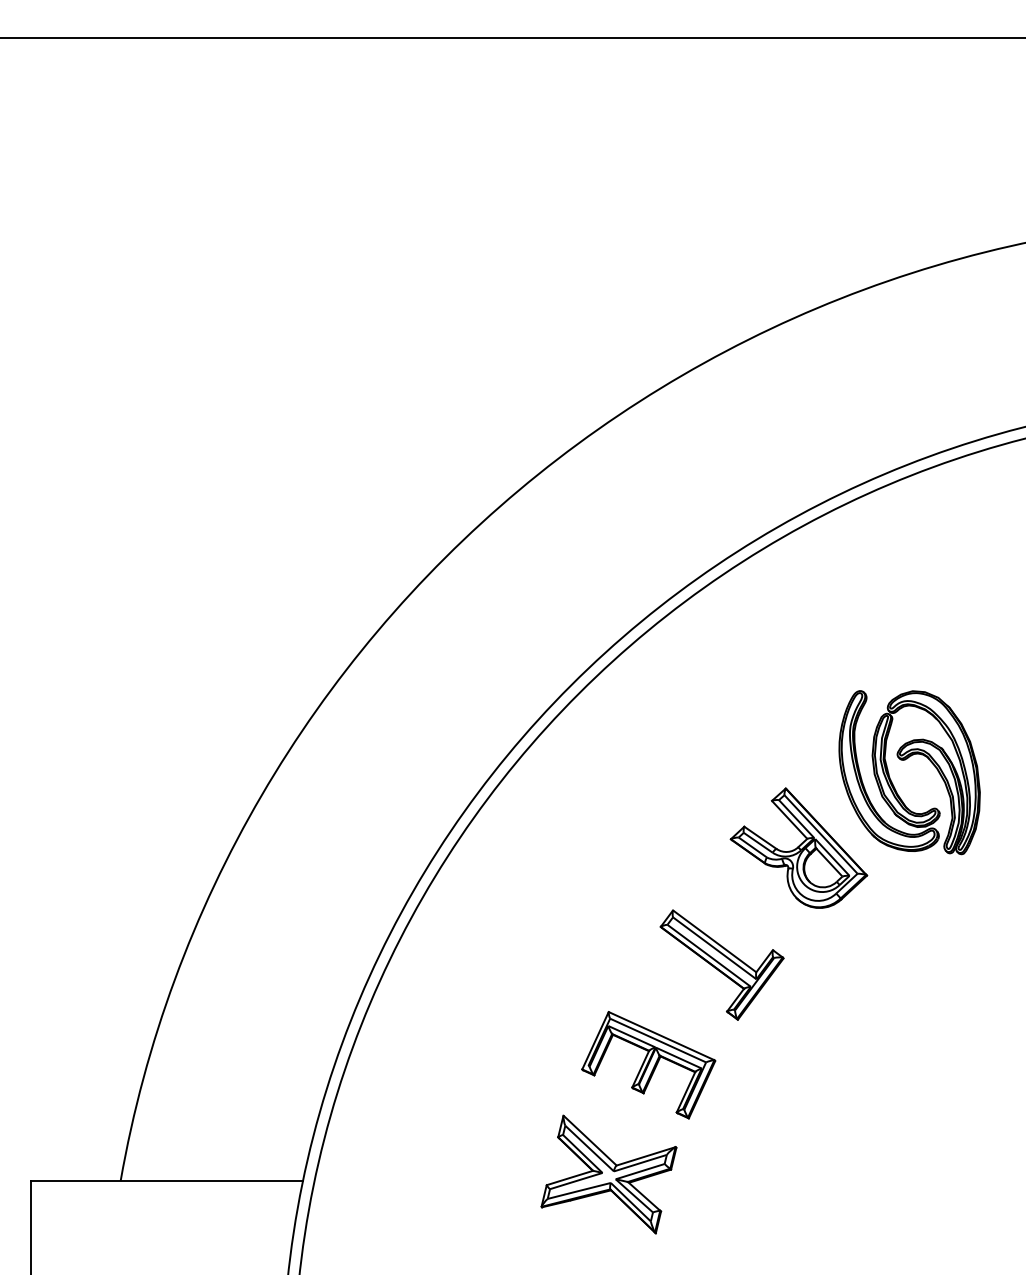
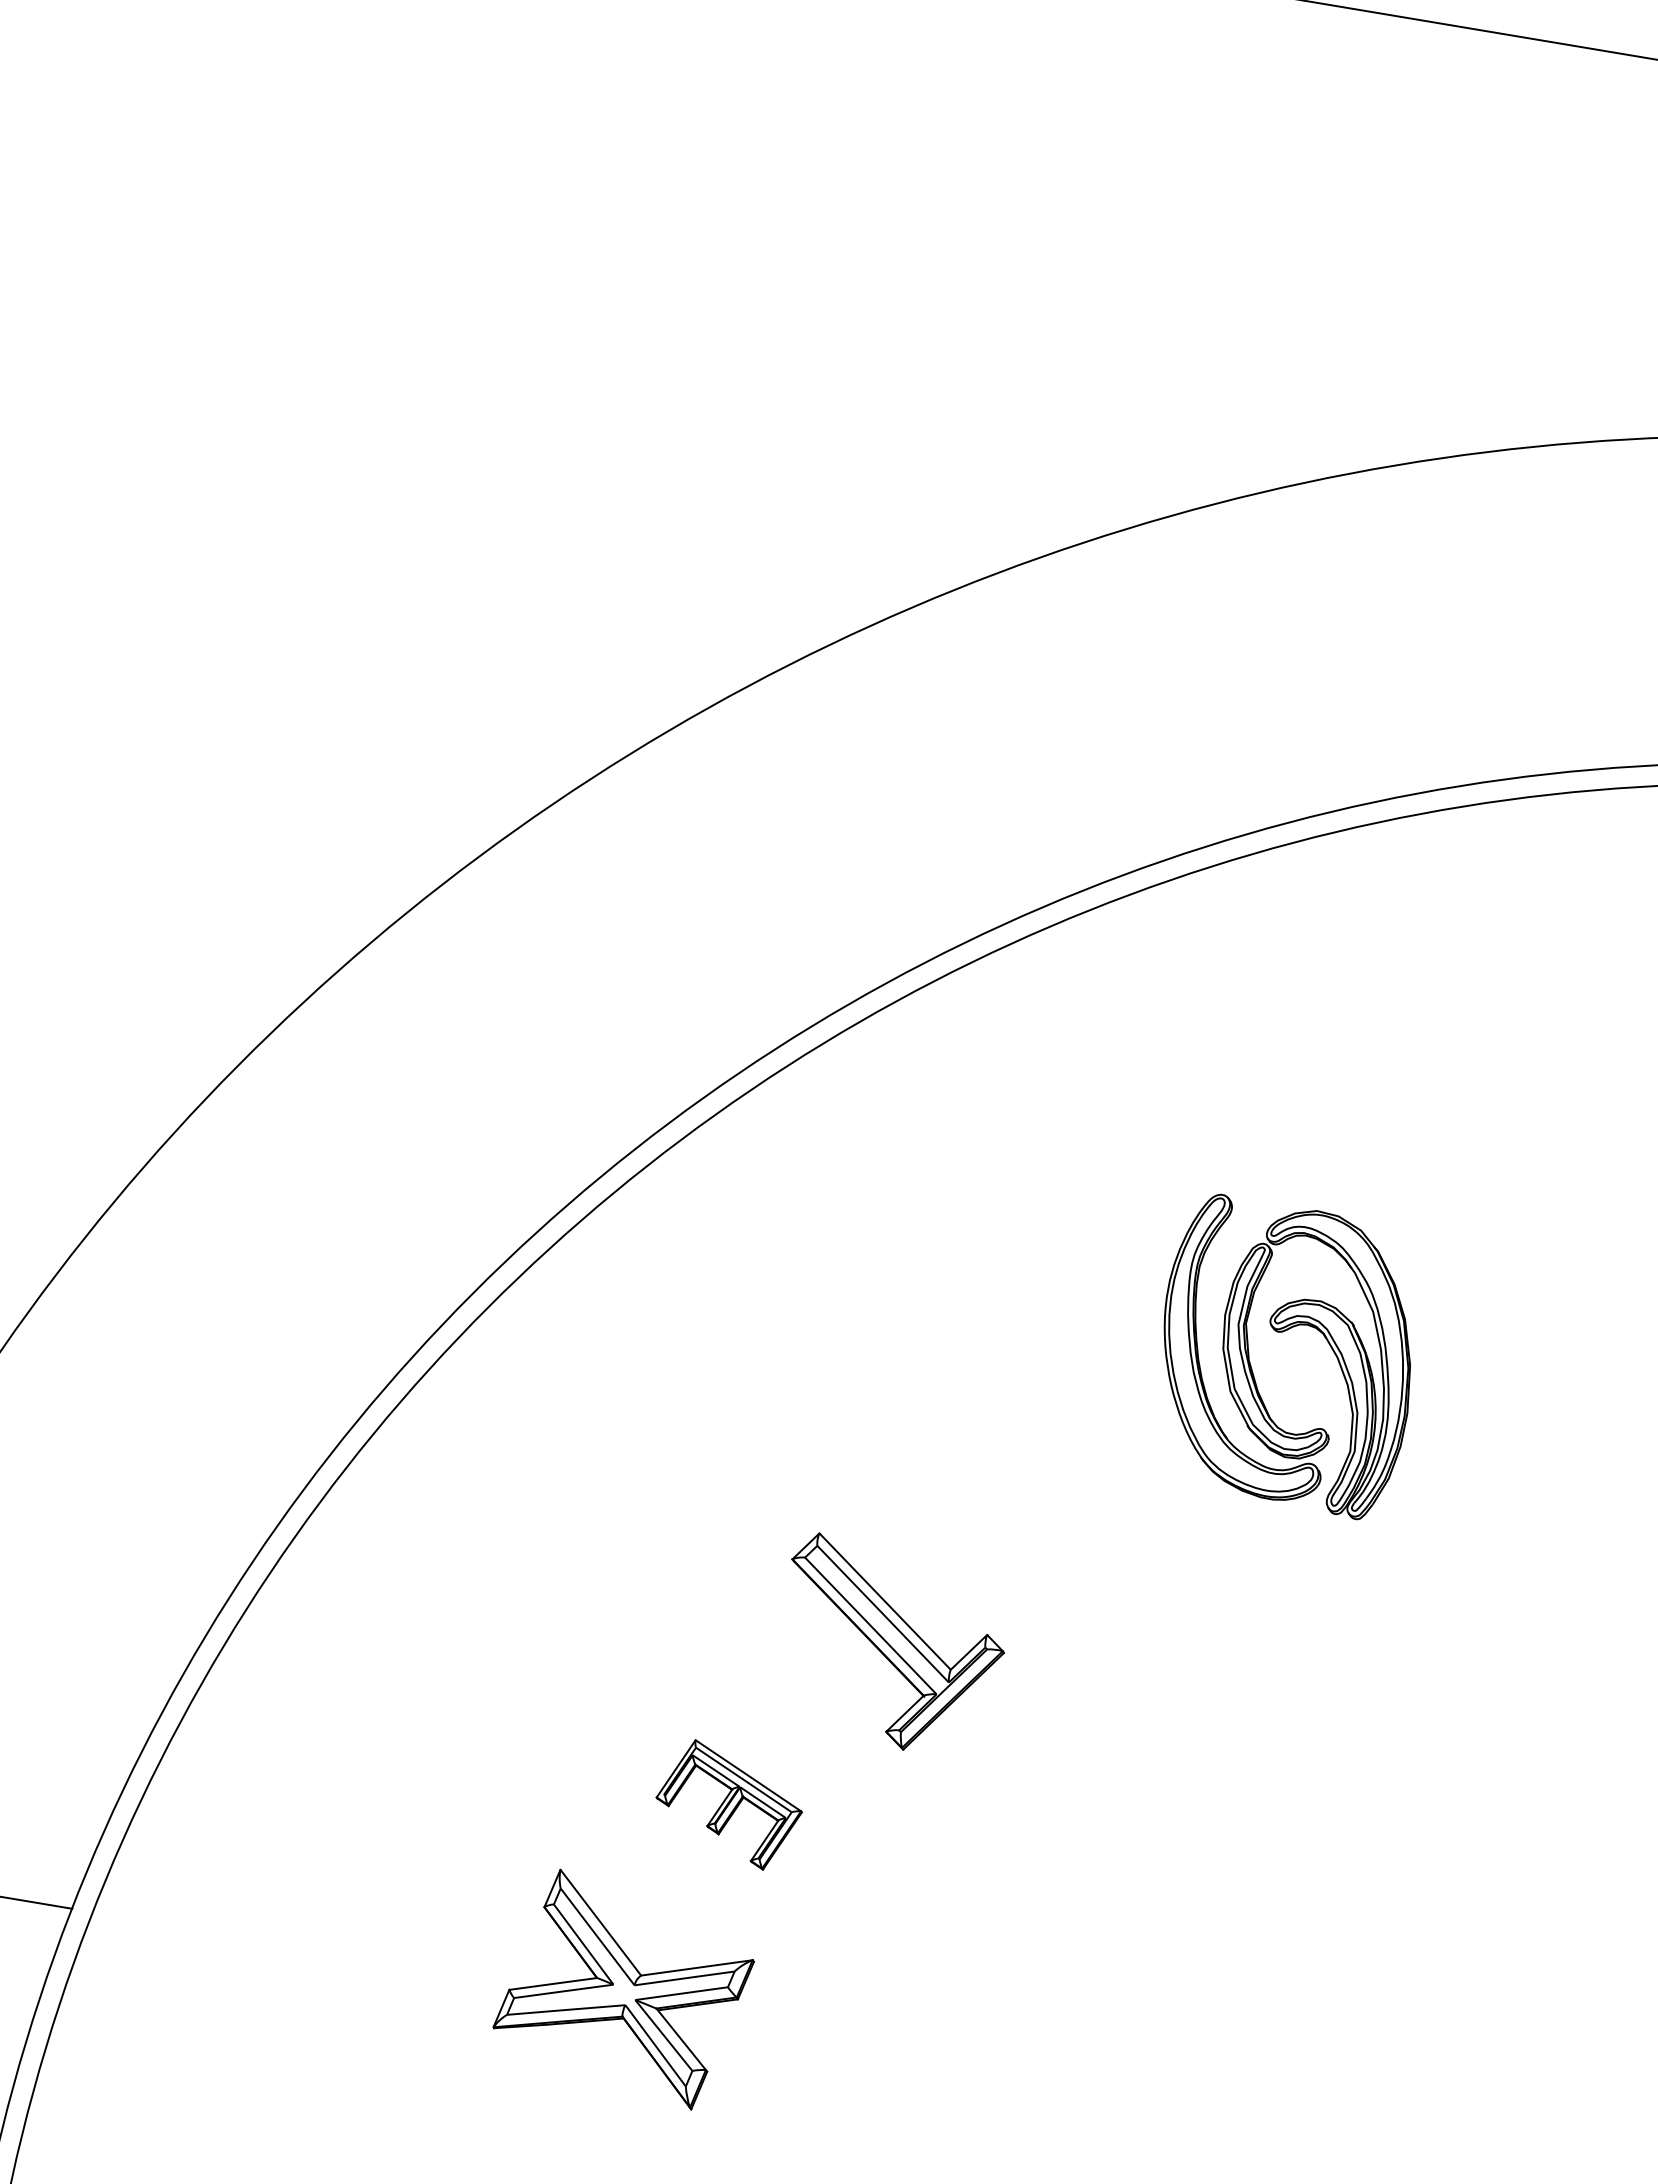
part: (798, 847) -> (1064, 1457), removed
part: (648, 1065) -> (728, 1805), size x0.6

